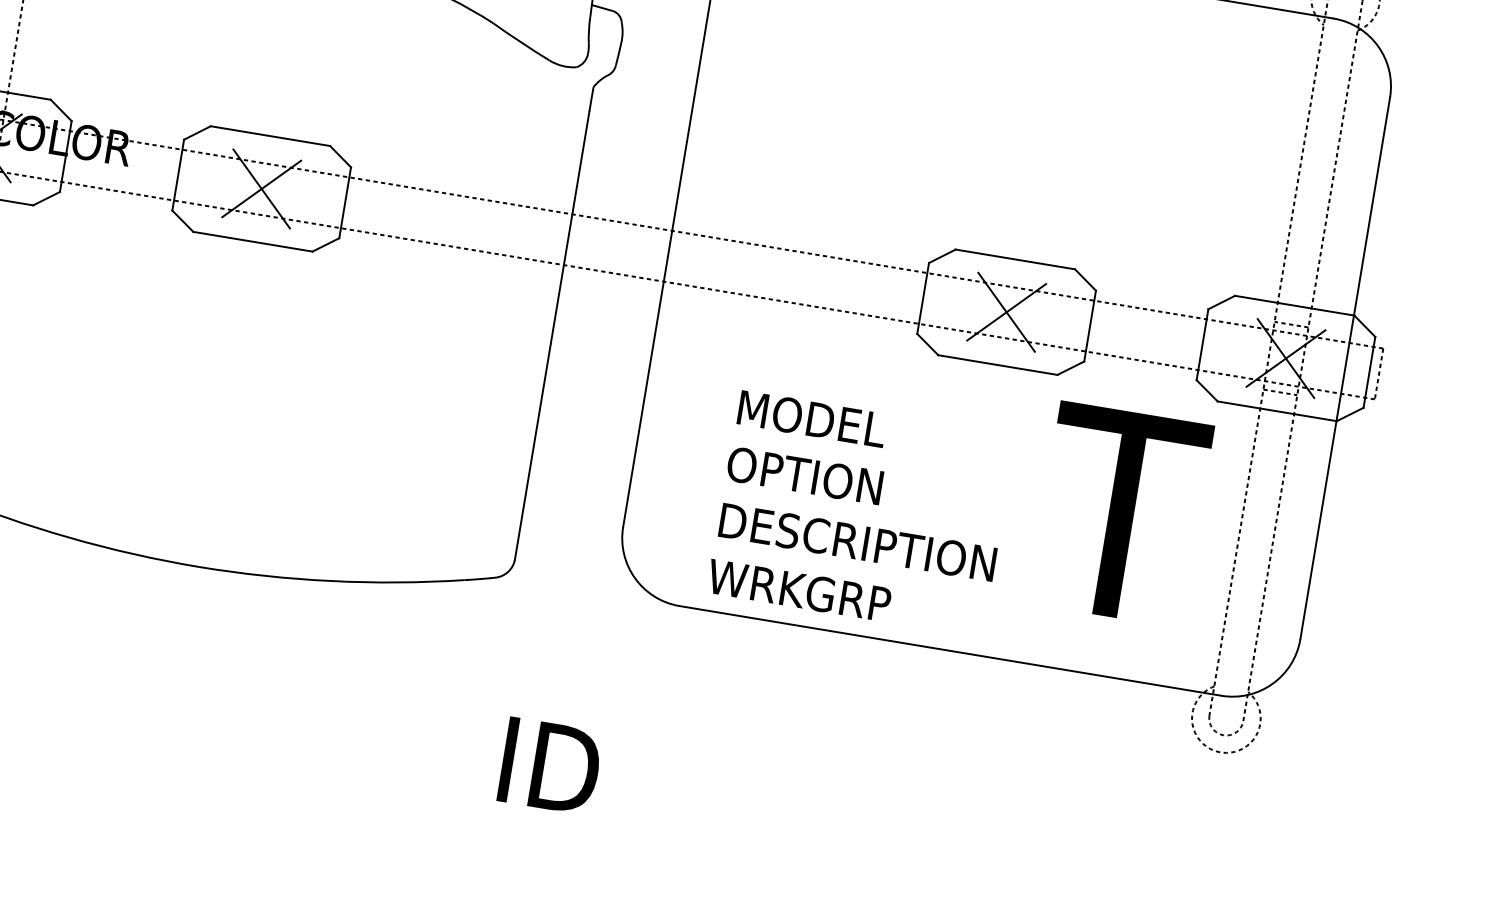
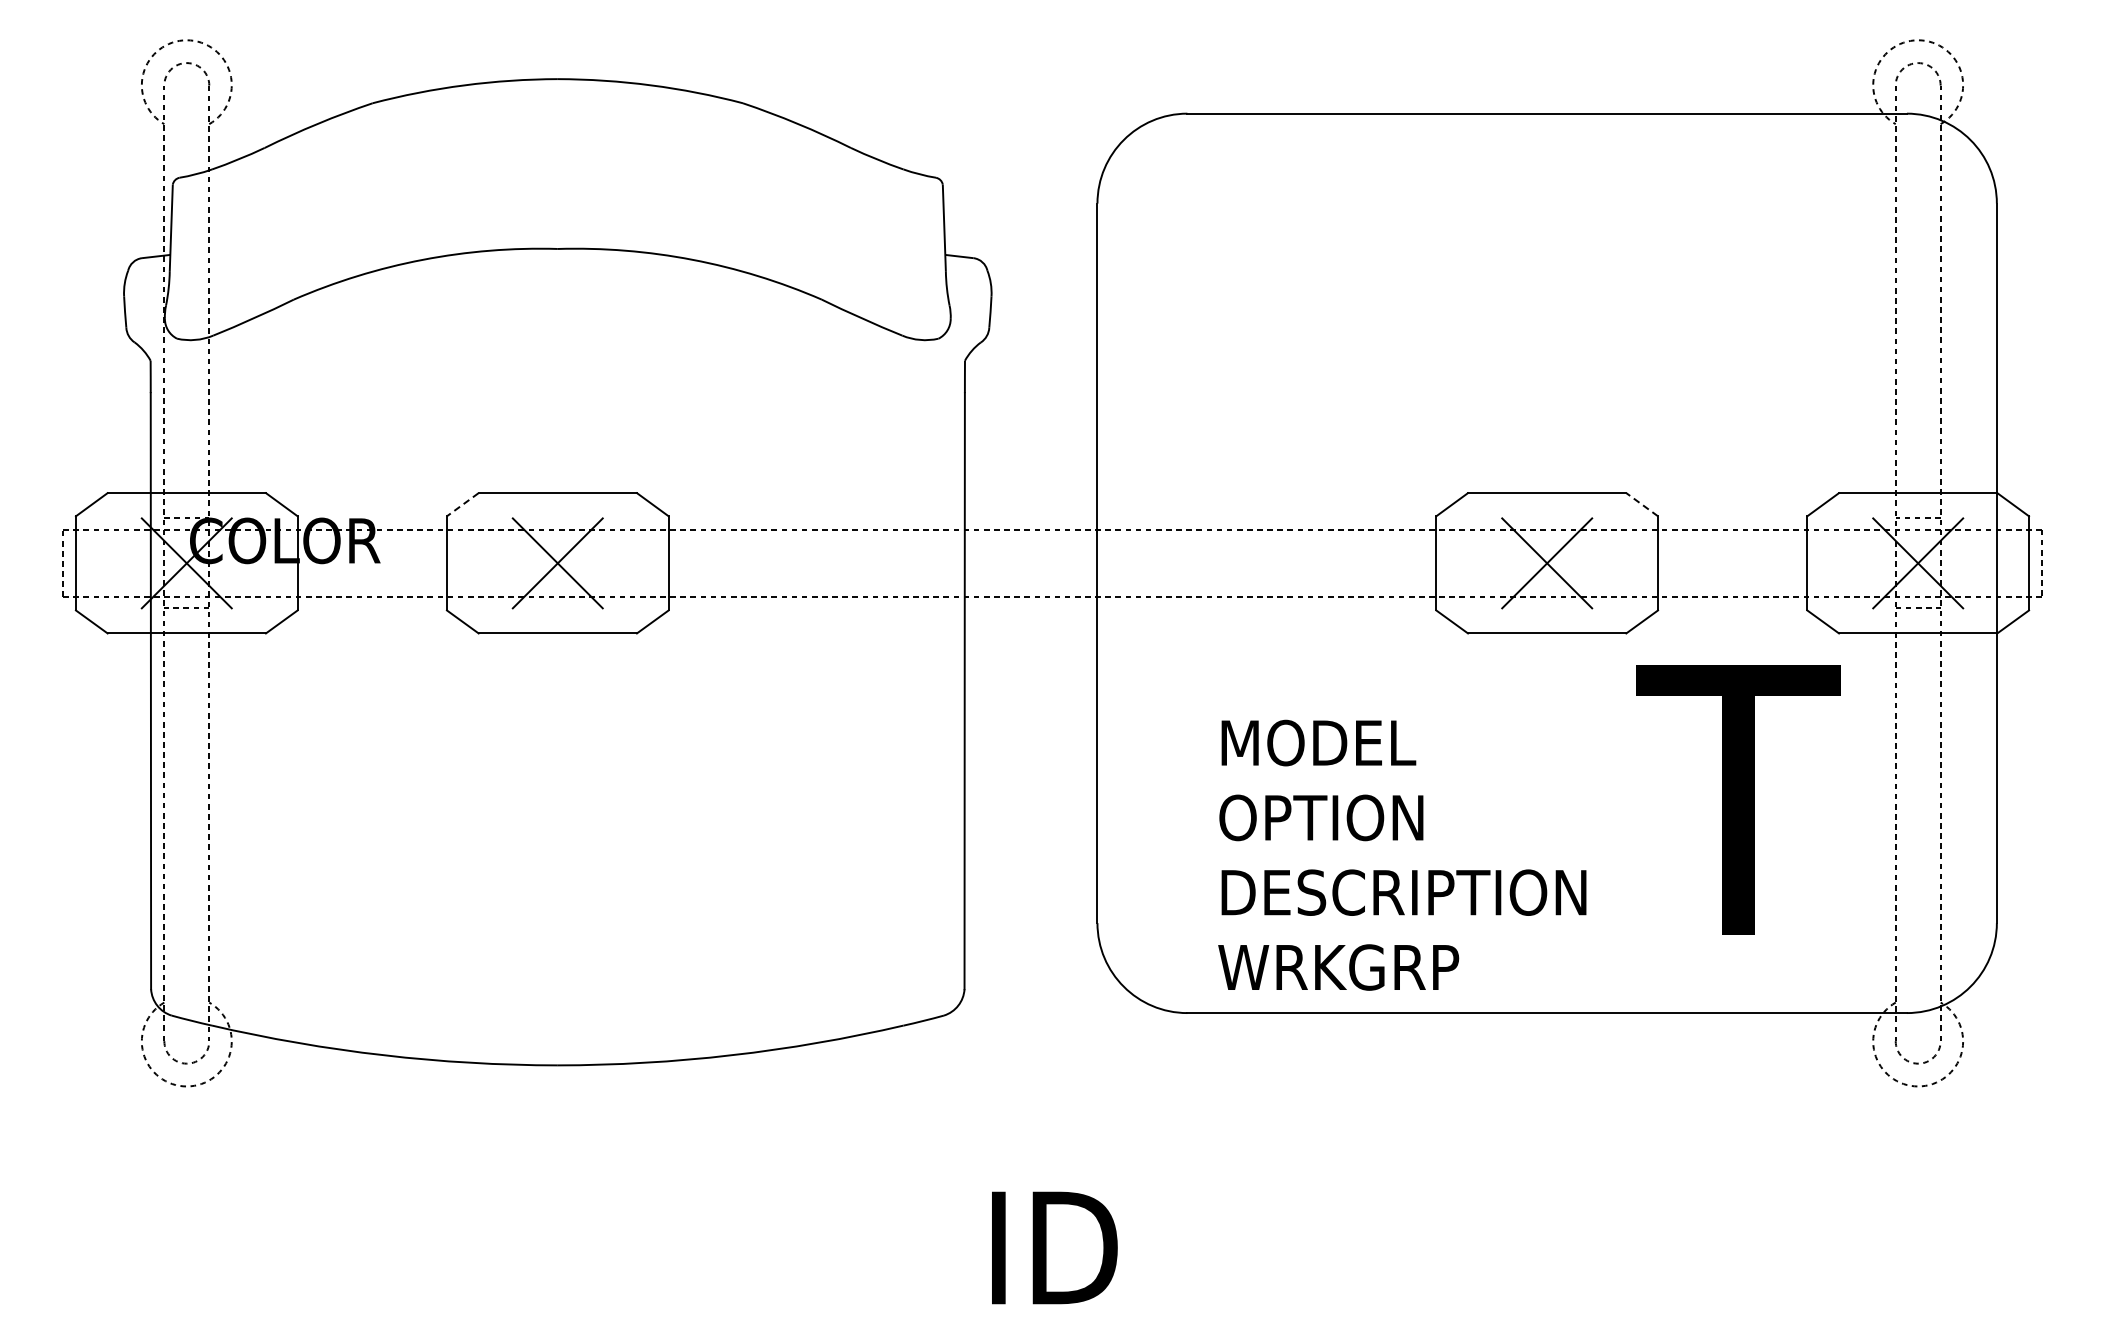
line: (197, 132) -> (462, 504), solid -> dashed
line: (1085, 279) -> (1642, 504), solid -> dashed

